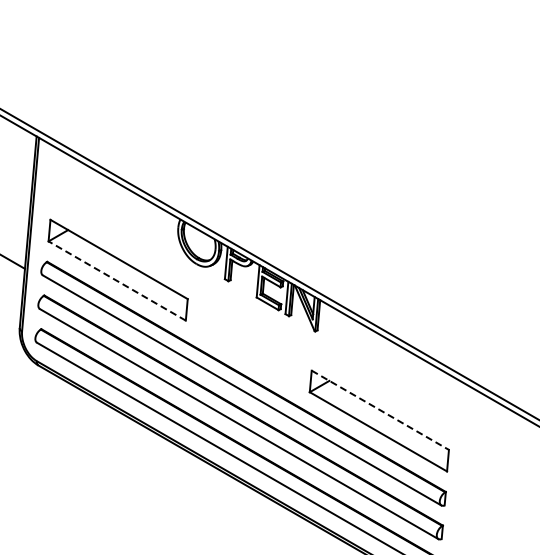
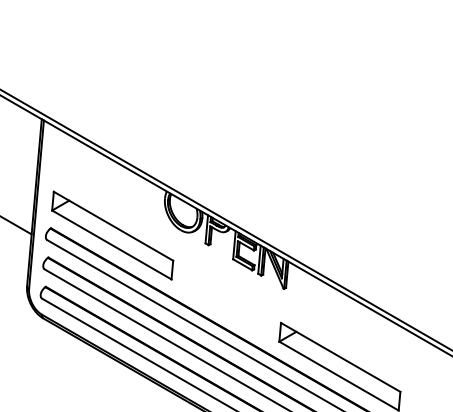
line: (116, 280) -> (111, 244), dashed -> solid
line: (380, 410) -> (340, 357), dashed -> solid

